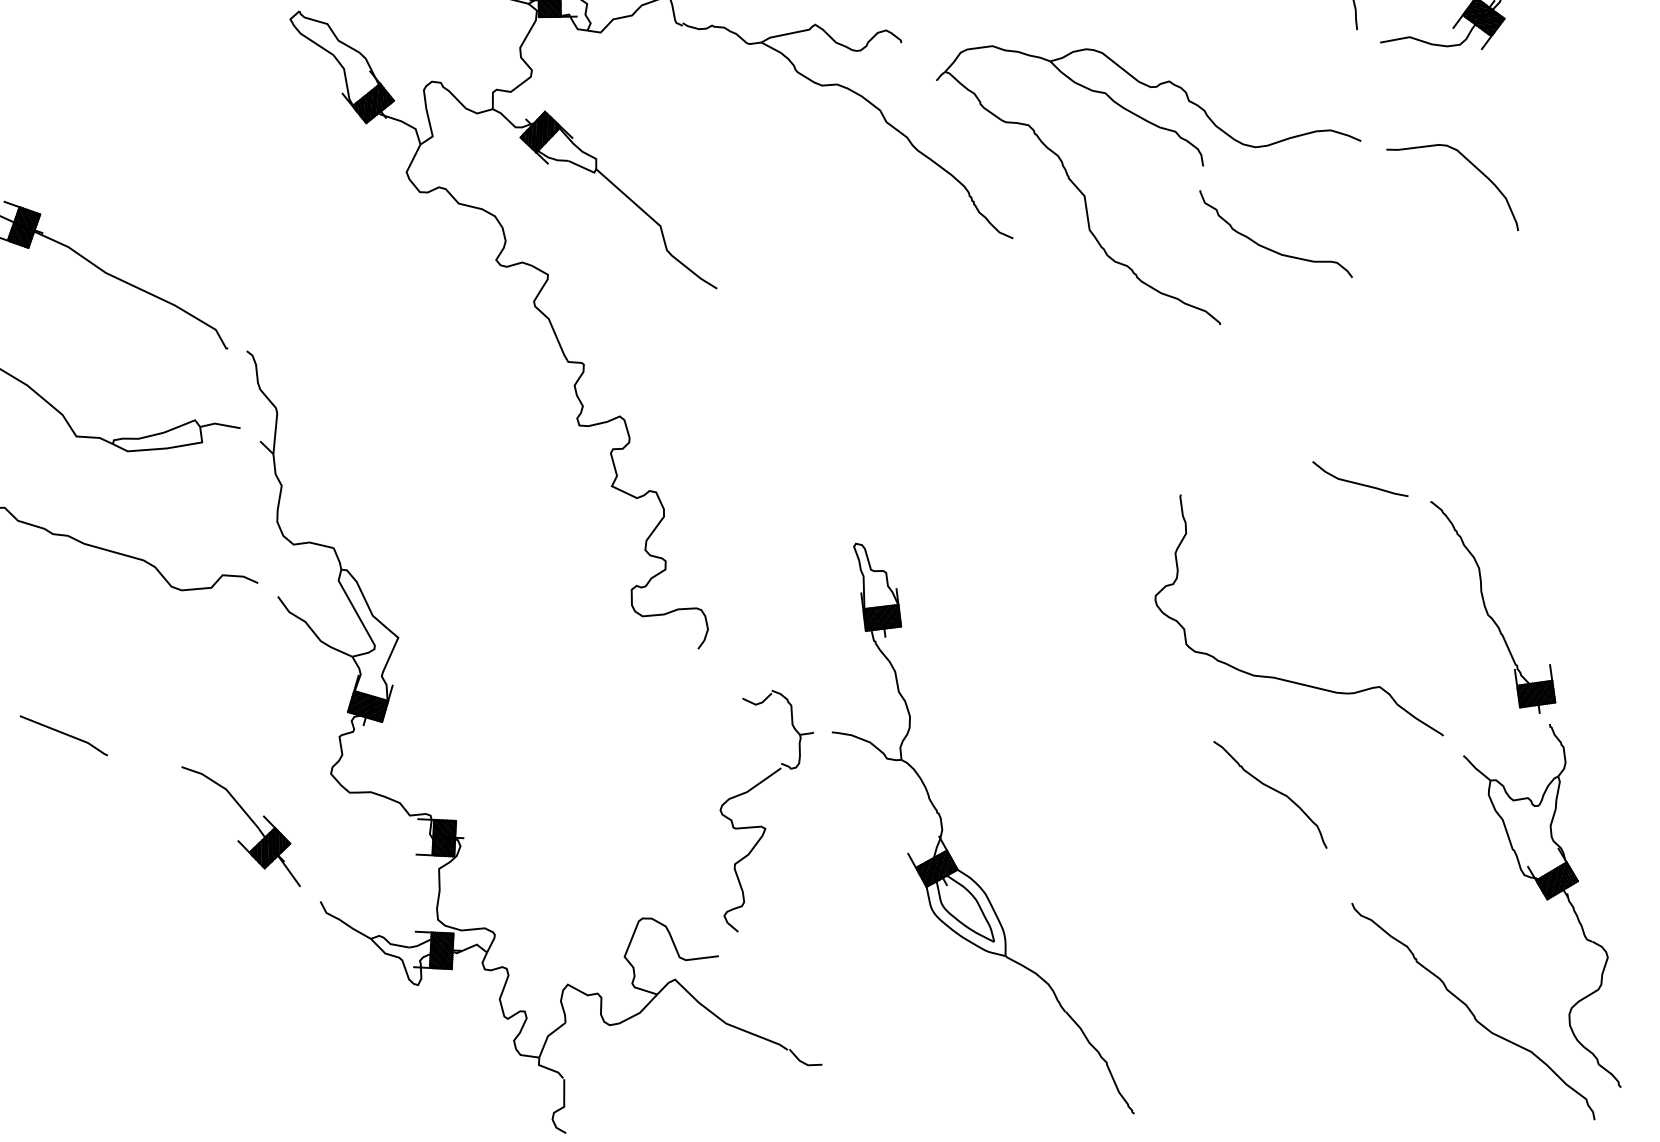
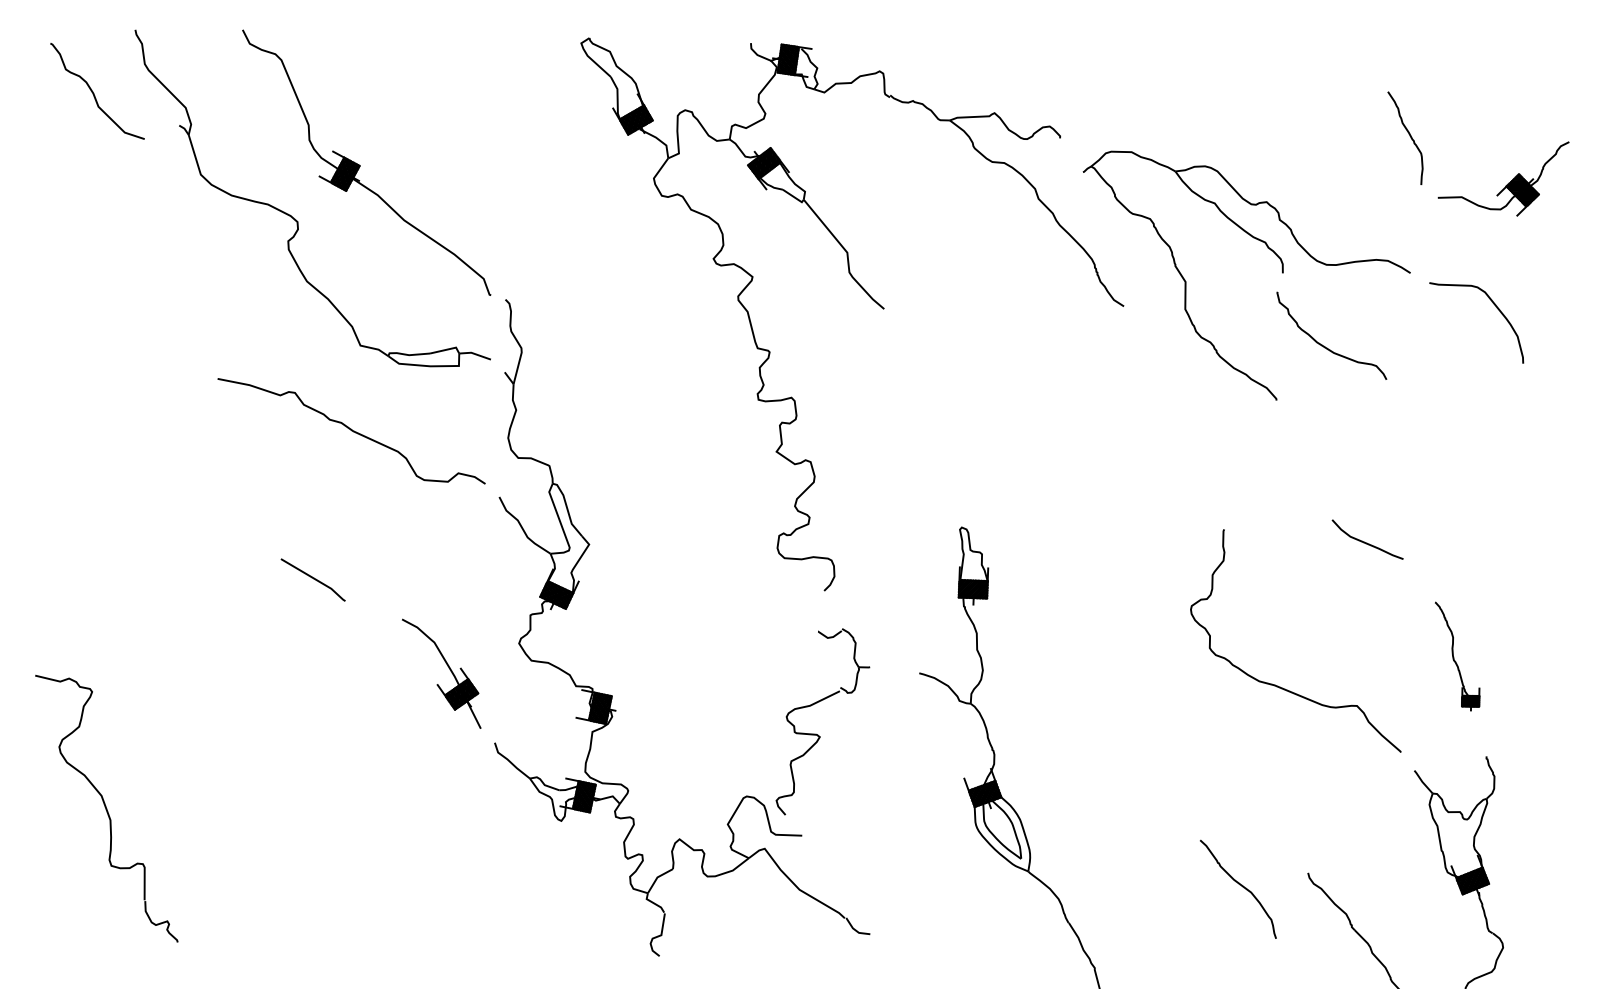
part: (1494, 606) -> (1457, 656), size x0.6
curve: (1271, 789) -> (1239, 885), moved
part: (760, 825) -> (816, 733), moved

